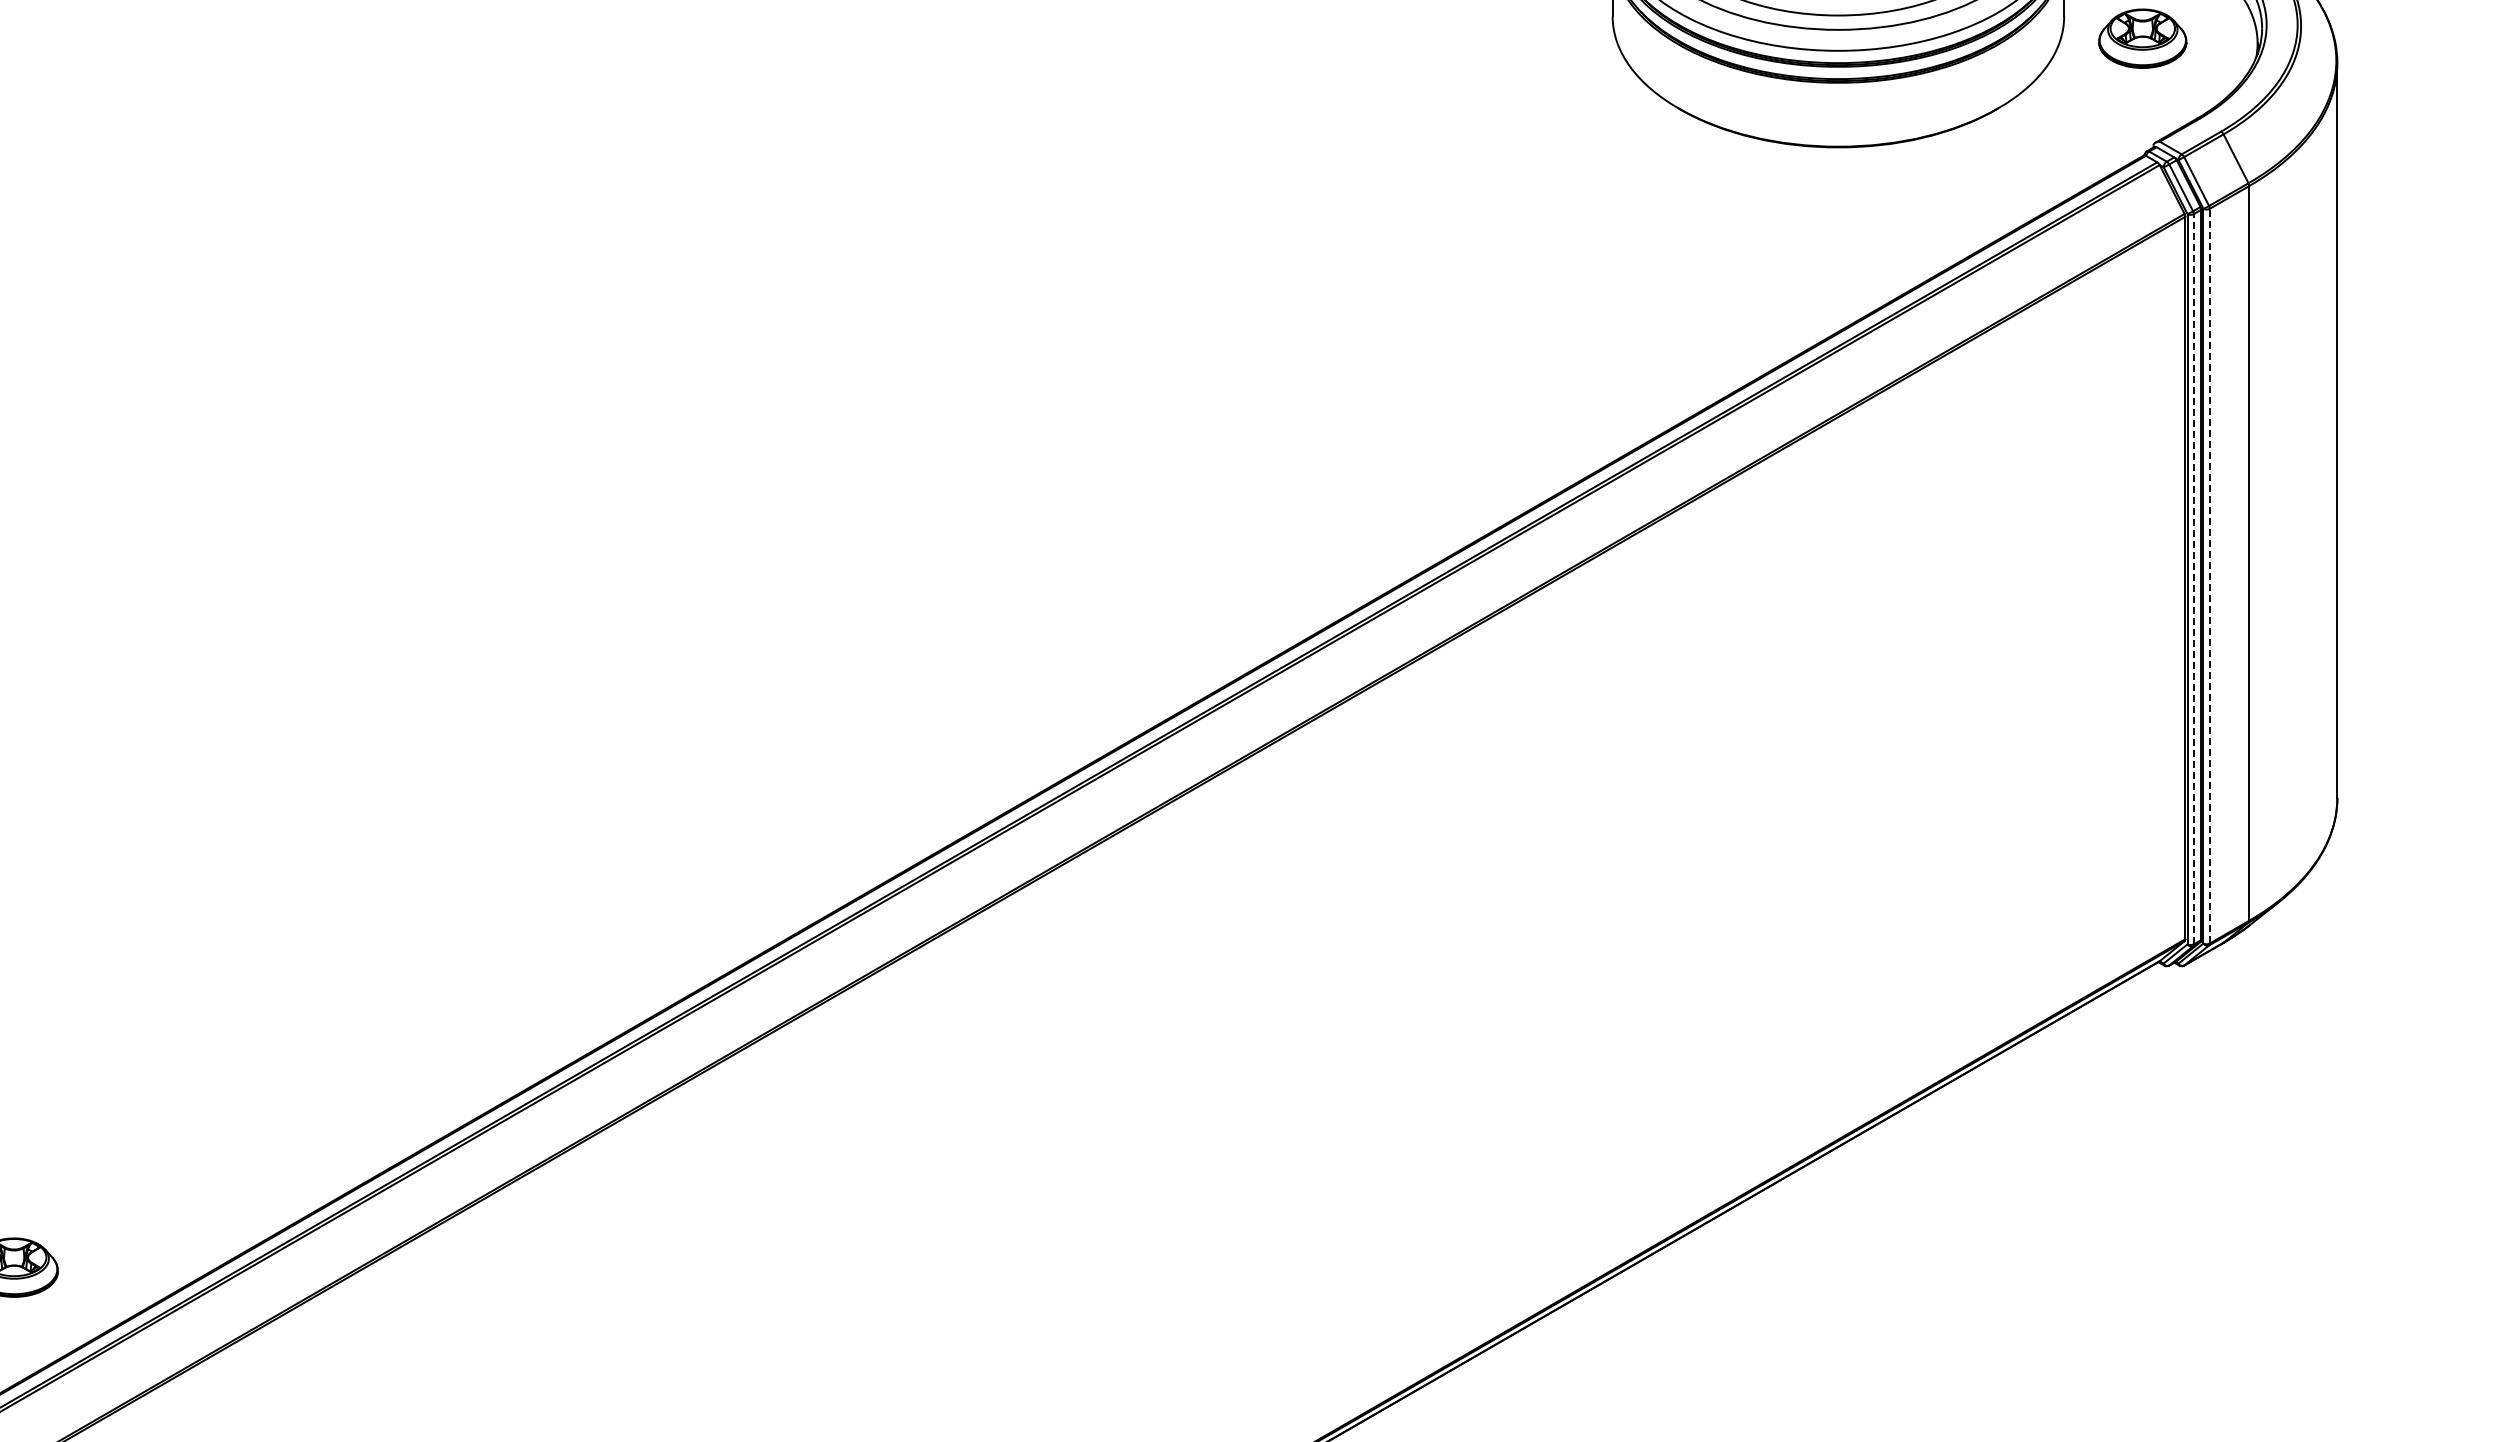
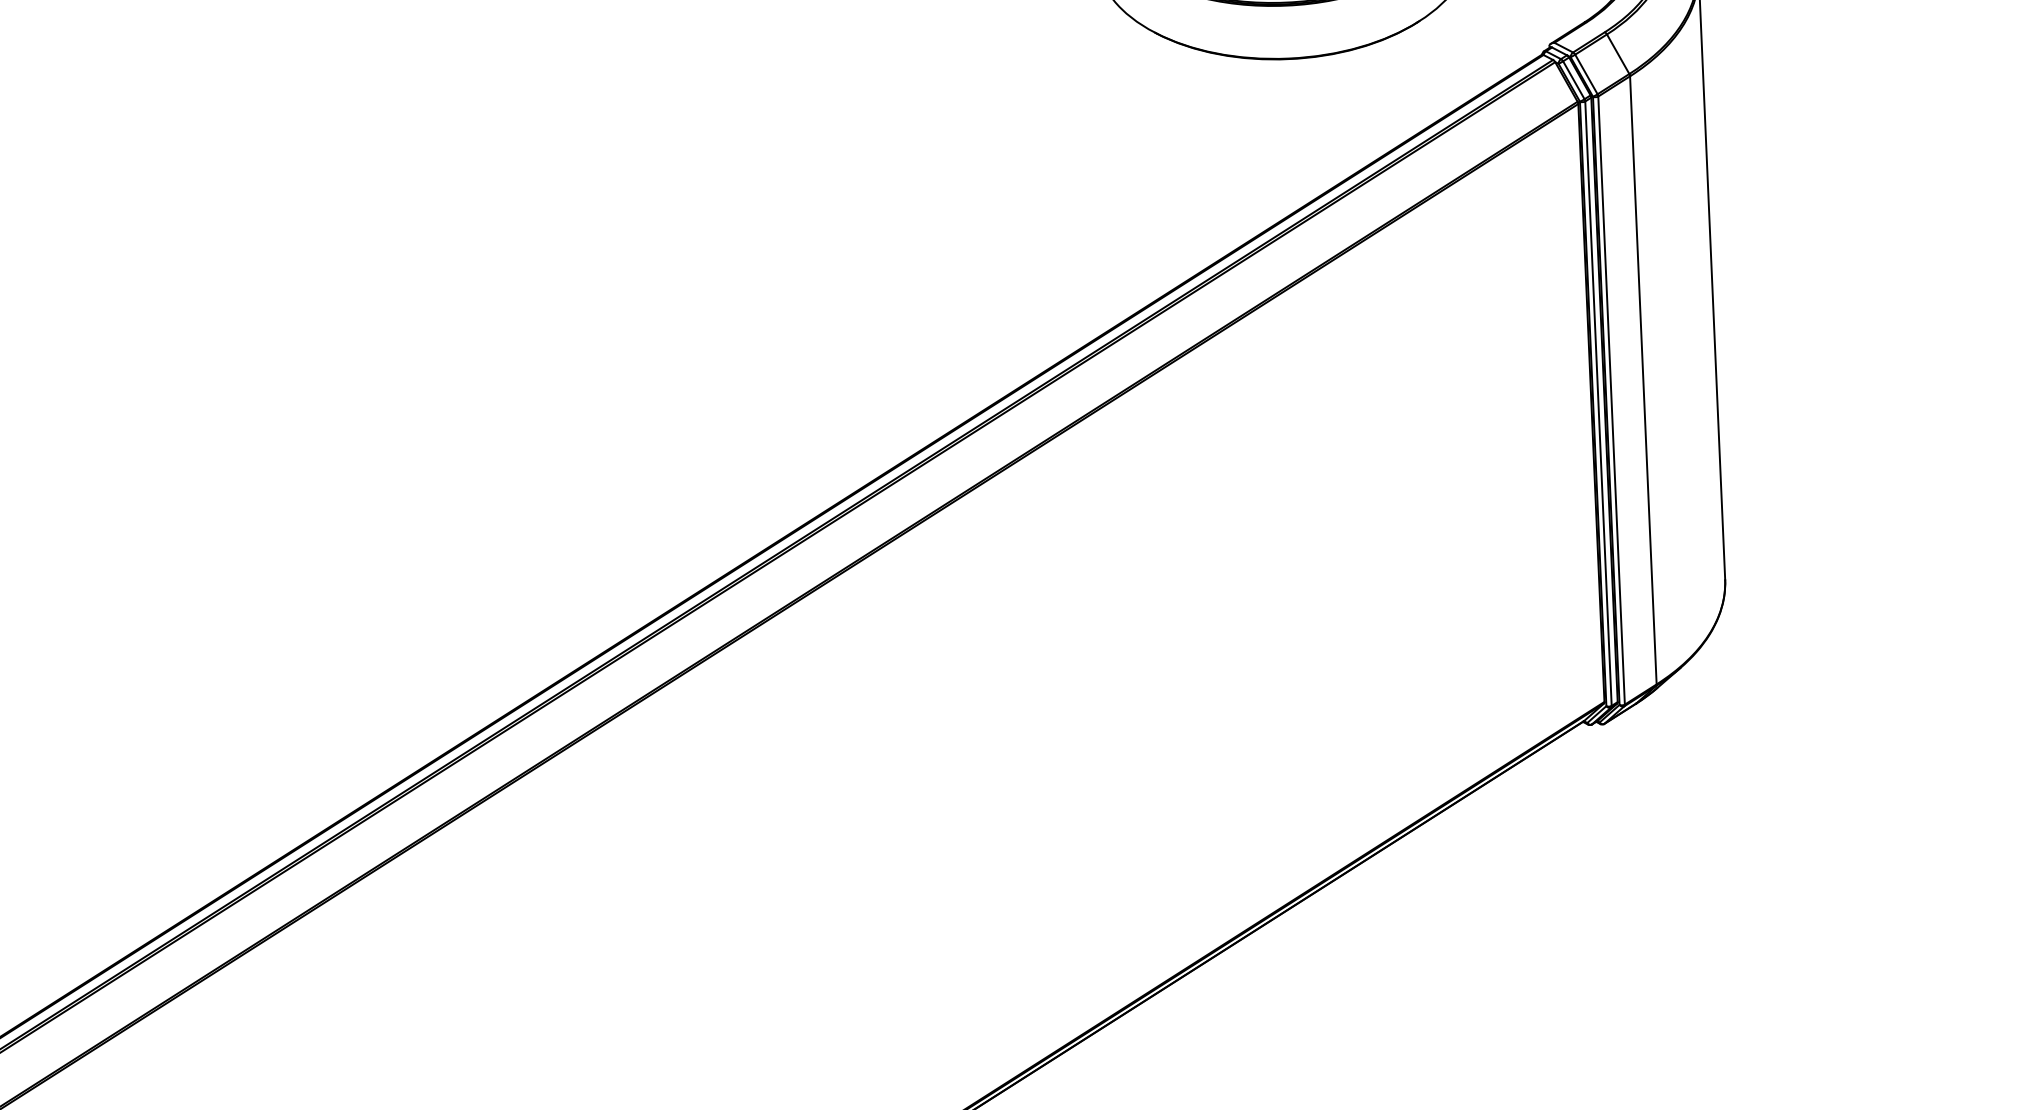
line: (2209, 575) -> (1611, 400), dashed -> solid
line: (2193, 578) -> (1598, 403), dashed -> solid

